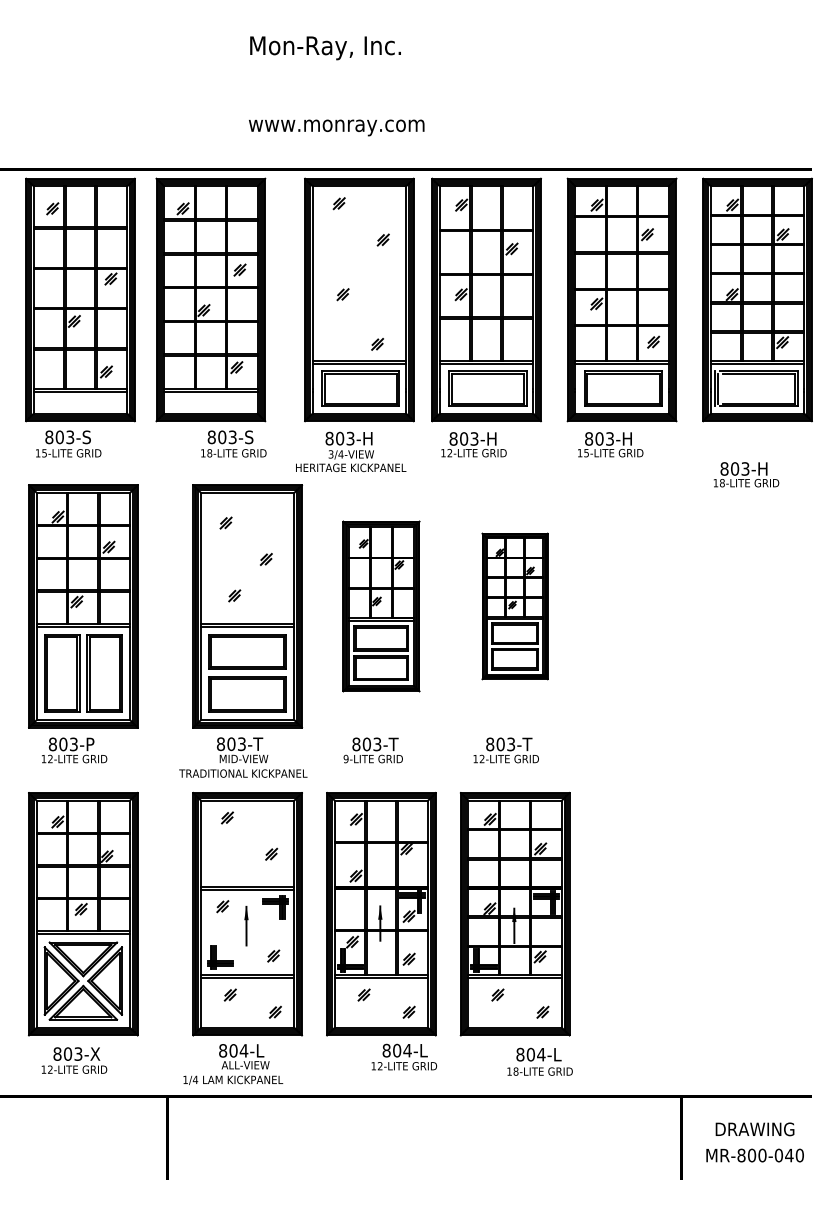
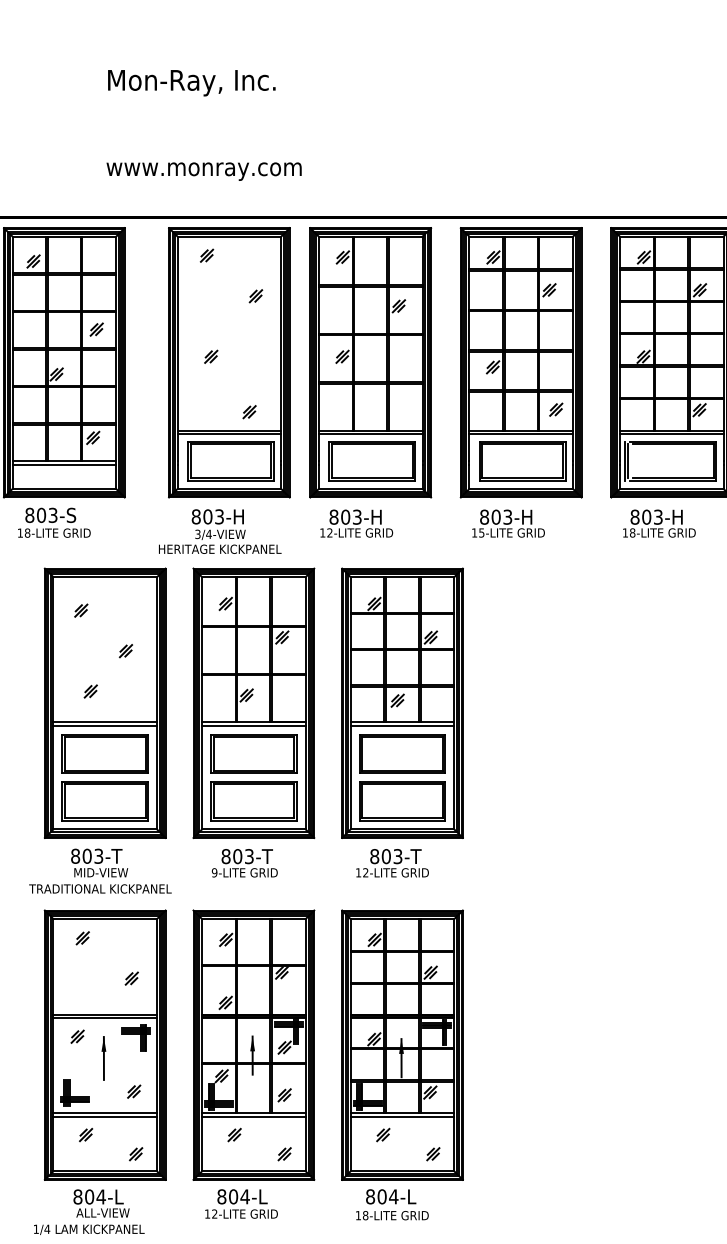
text: (233, 443) -> (53, 522), moved
text: (746, 474) -> (659, 523), moved
part: (381, 606) -> (253, 703), size x1.43
part: (514, 606) -> (401, 703), size x1.67
text: (404, 1056) -> (241, 1203), moved
text: (539, 1061) -> (391, 1204), moved

